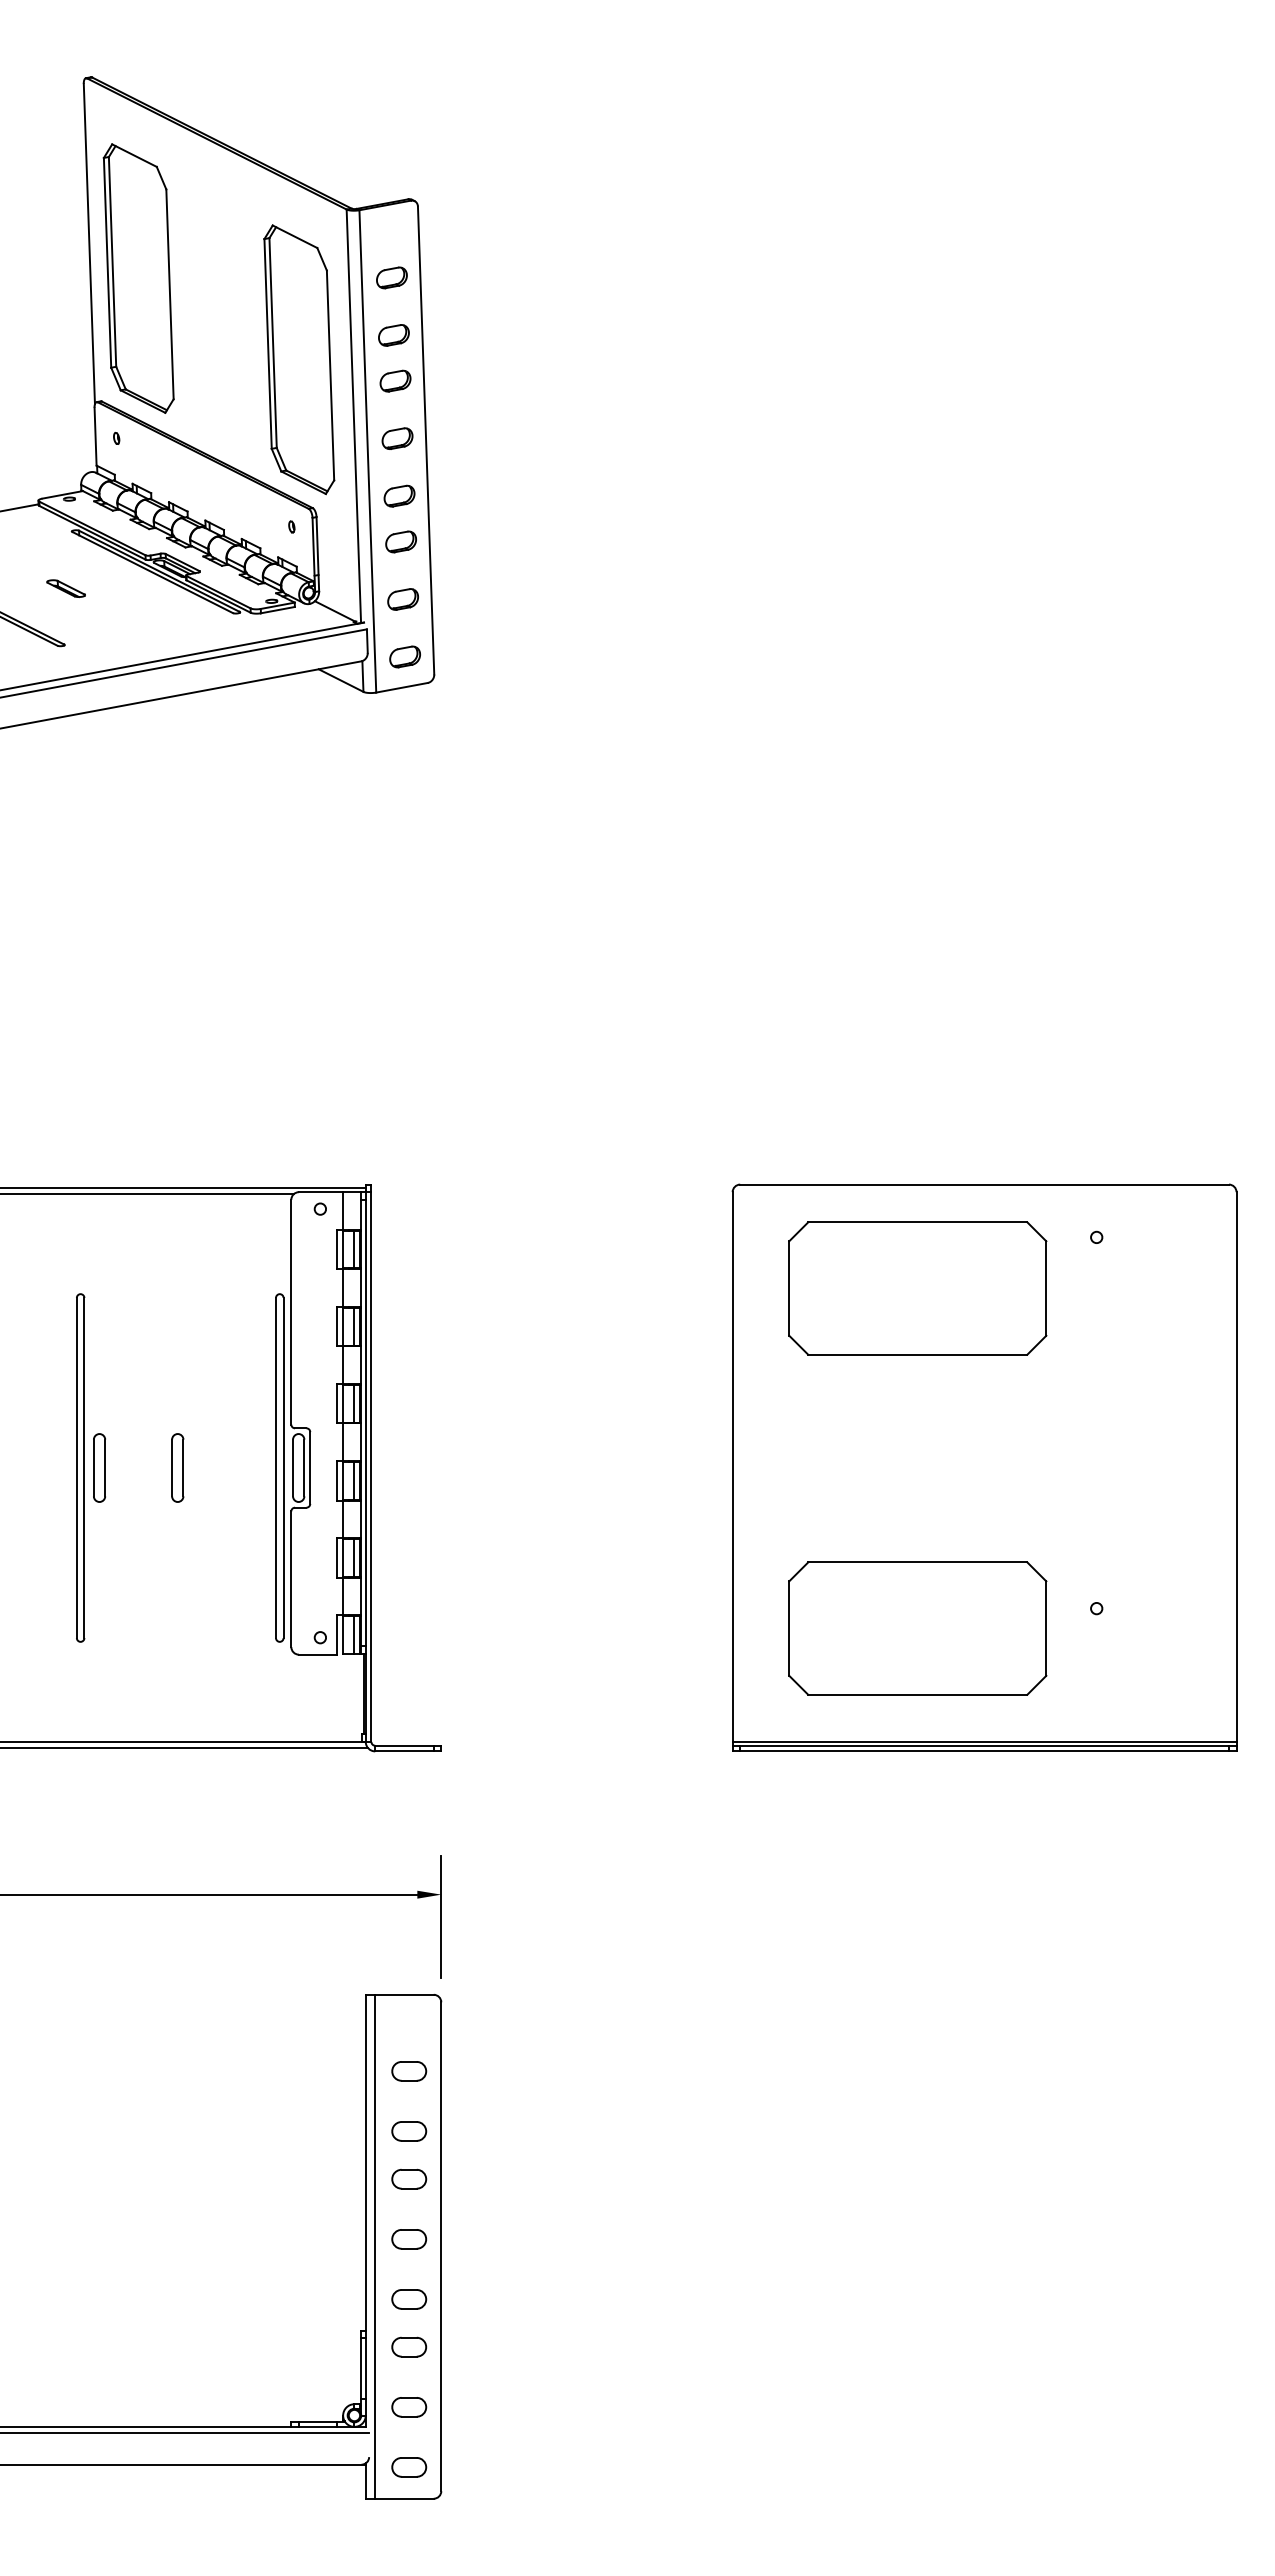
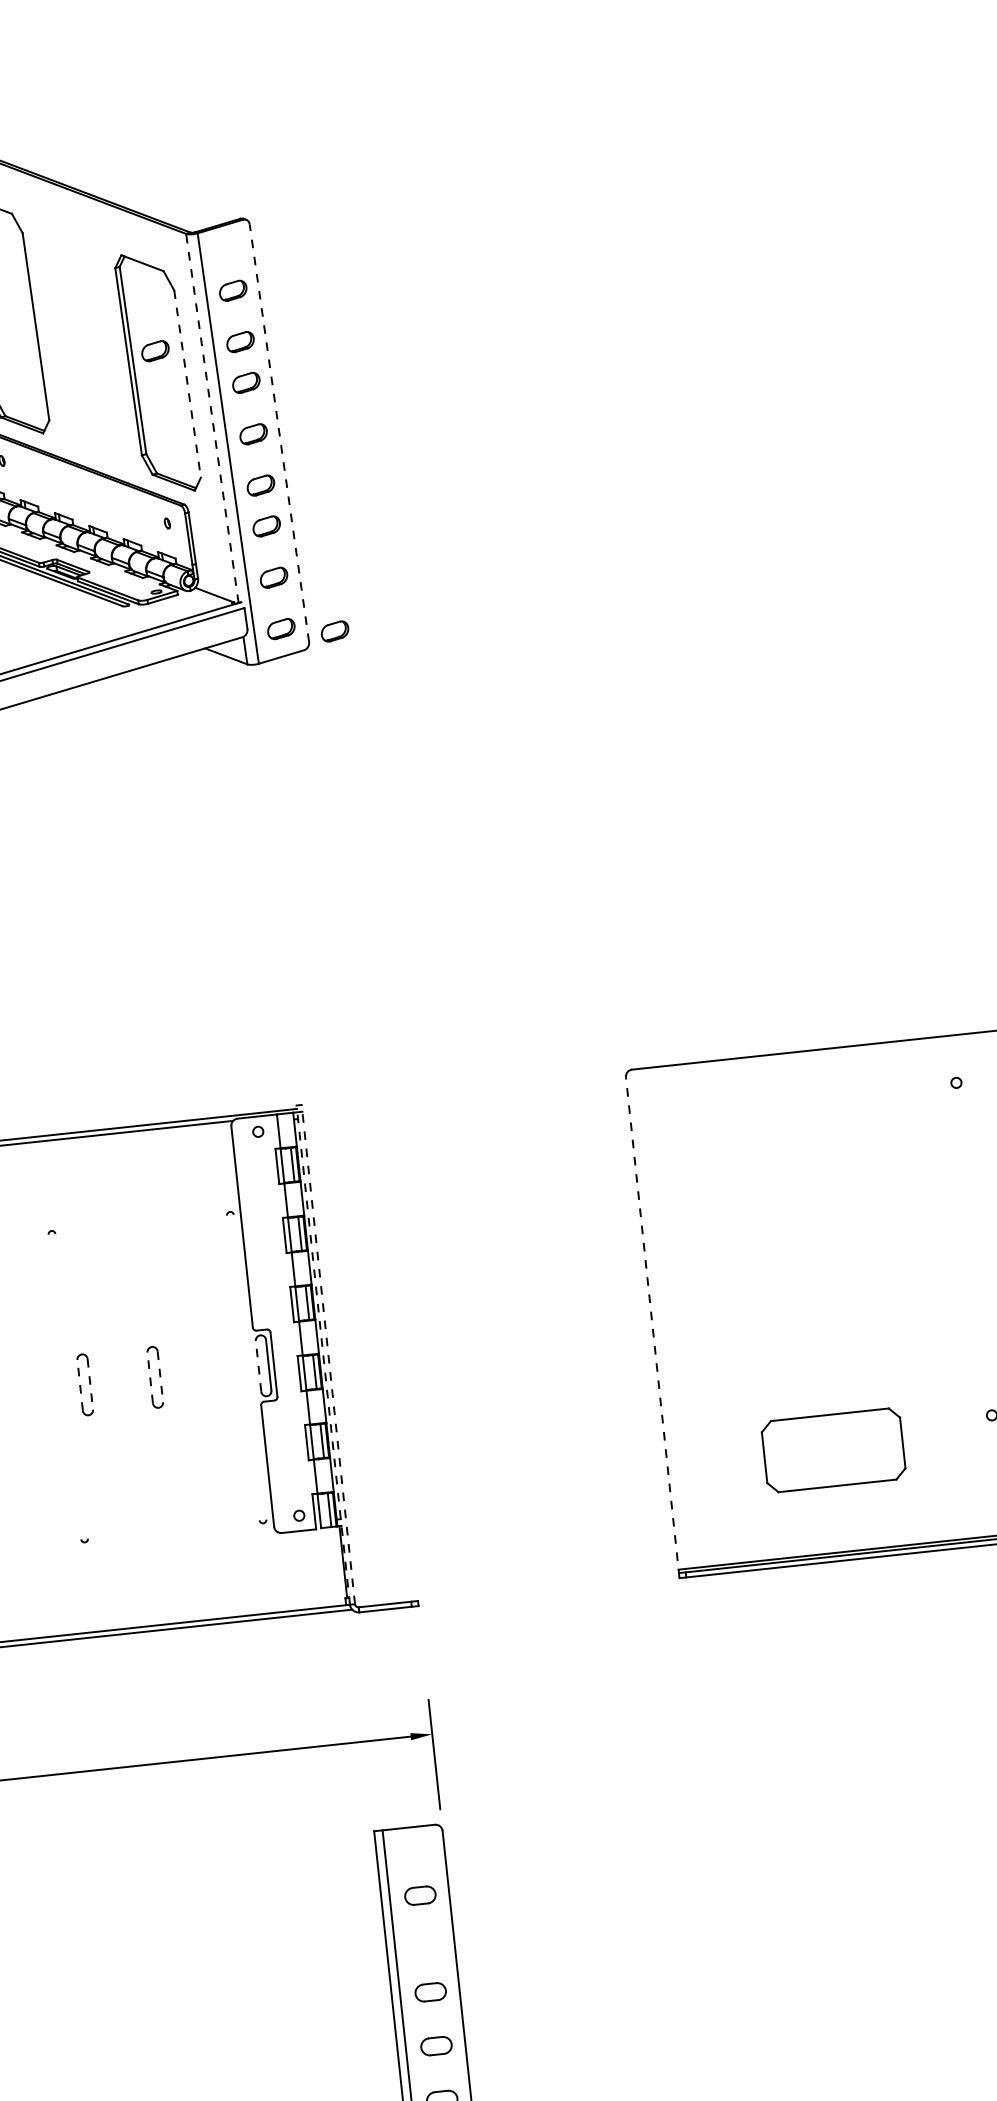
part: (298, 335) -> (155, 351), added
line: (330, 375) -> (187, 384), solid -> dashed
line: (353, 416) -> (212, 418), solid -> dashed
line: (426, 440) -> (279, 433), solid -> dashed
part: (463, 665) -> (334, 631), added
part: (917, 1288) -> (800, 1145), removed
line: (365, 1463) -> (323, 1355), solid -> dashed
line: (371, 1463) -> (328, 1354), solid -> dashed
line: (76, 1467) -> (64, 1386), removed
line: (84, 1467) -> (71, 1385), removed
line: (93, 1467) -> (79, 1385), solid -> dashed
line: (172, 1467) -> (150, 1377), solid -> dashed
line: (276, 1467) -> (243, 1367), removed
line: (283, 1467) -> (249, 1366), removed
line: (293, 1467) -> (258, 1365), solid -> dashed
line: (105, 1468) -> (90, 1384), solid -> dashed
line: (183, 1468) -> (160, 1377), solid -> dashed
line: (732, 1471) -> (652, 1327), solid -> dashed
part: (917, 1628) -> (833, 1450), size x0.6
part: (409, 2131) -> (426, 1949), removed

